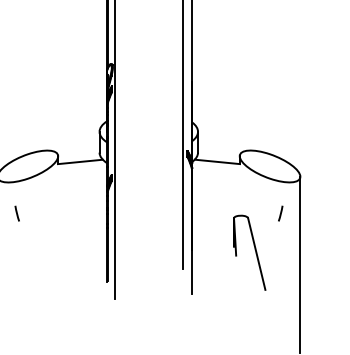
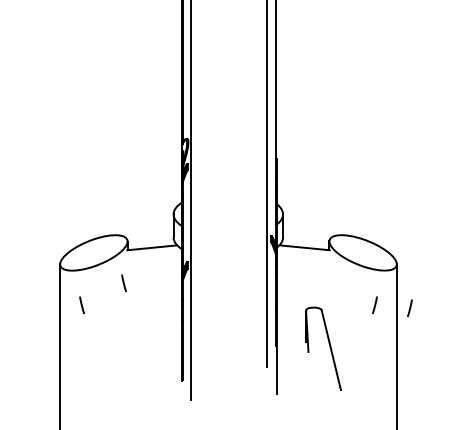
line: (54, 194) -> (123, 283), added
line: (311, 215) -> (409, 307), added
part: (255, 251) -> (329, 347), moved

